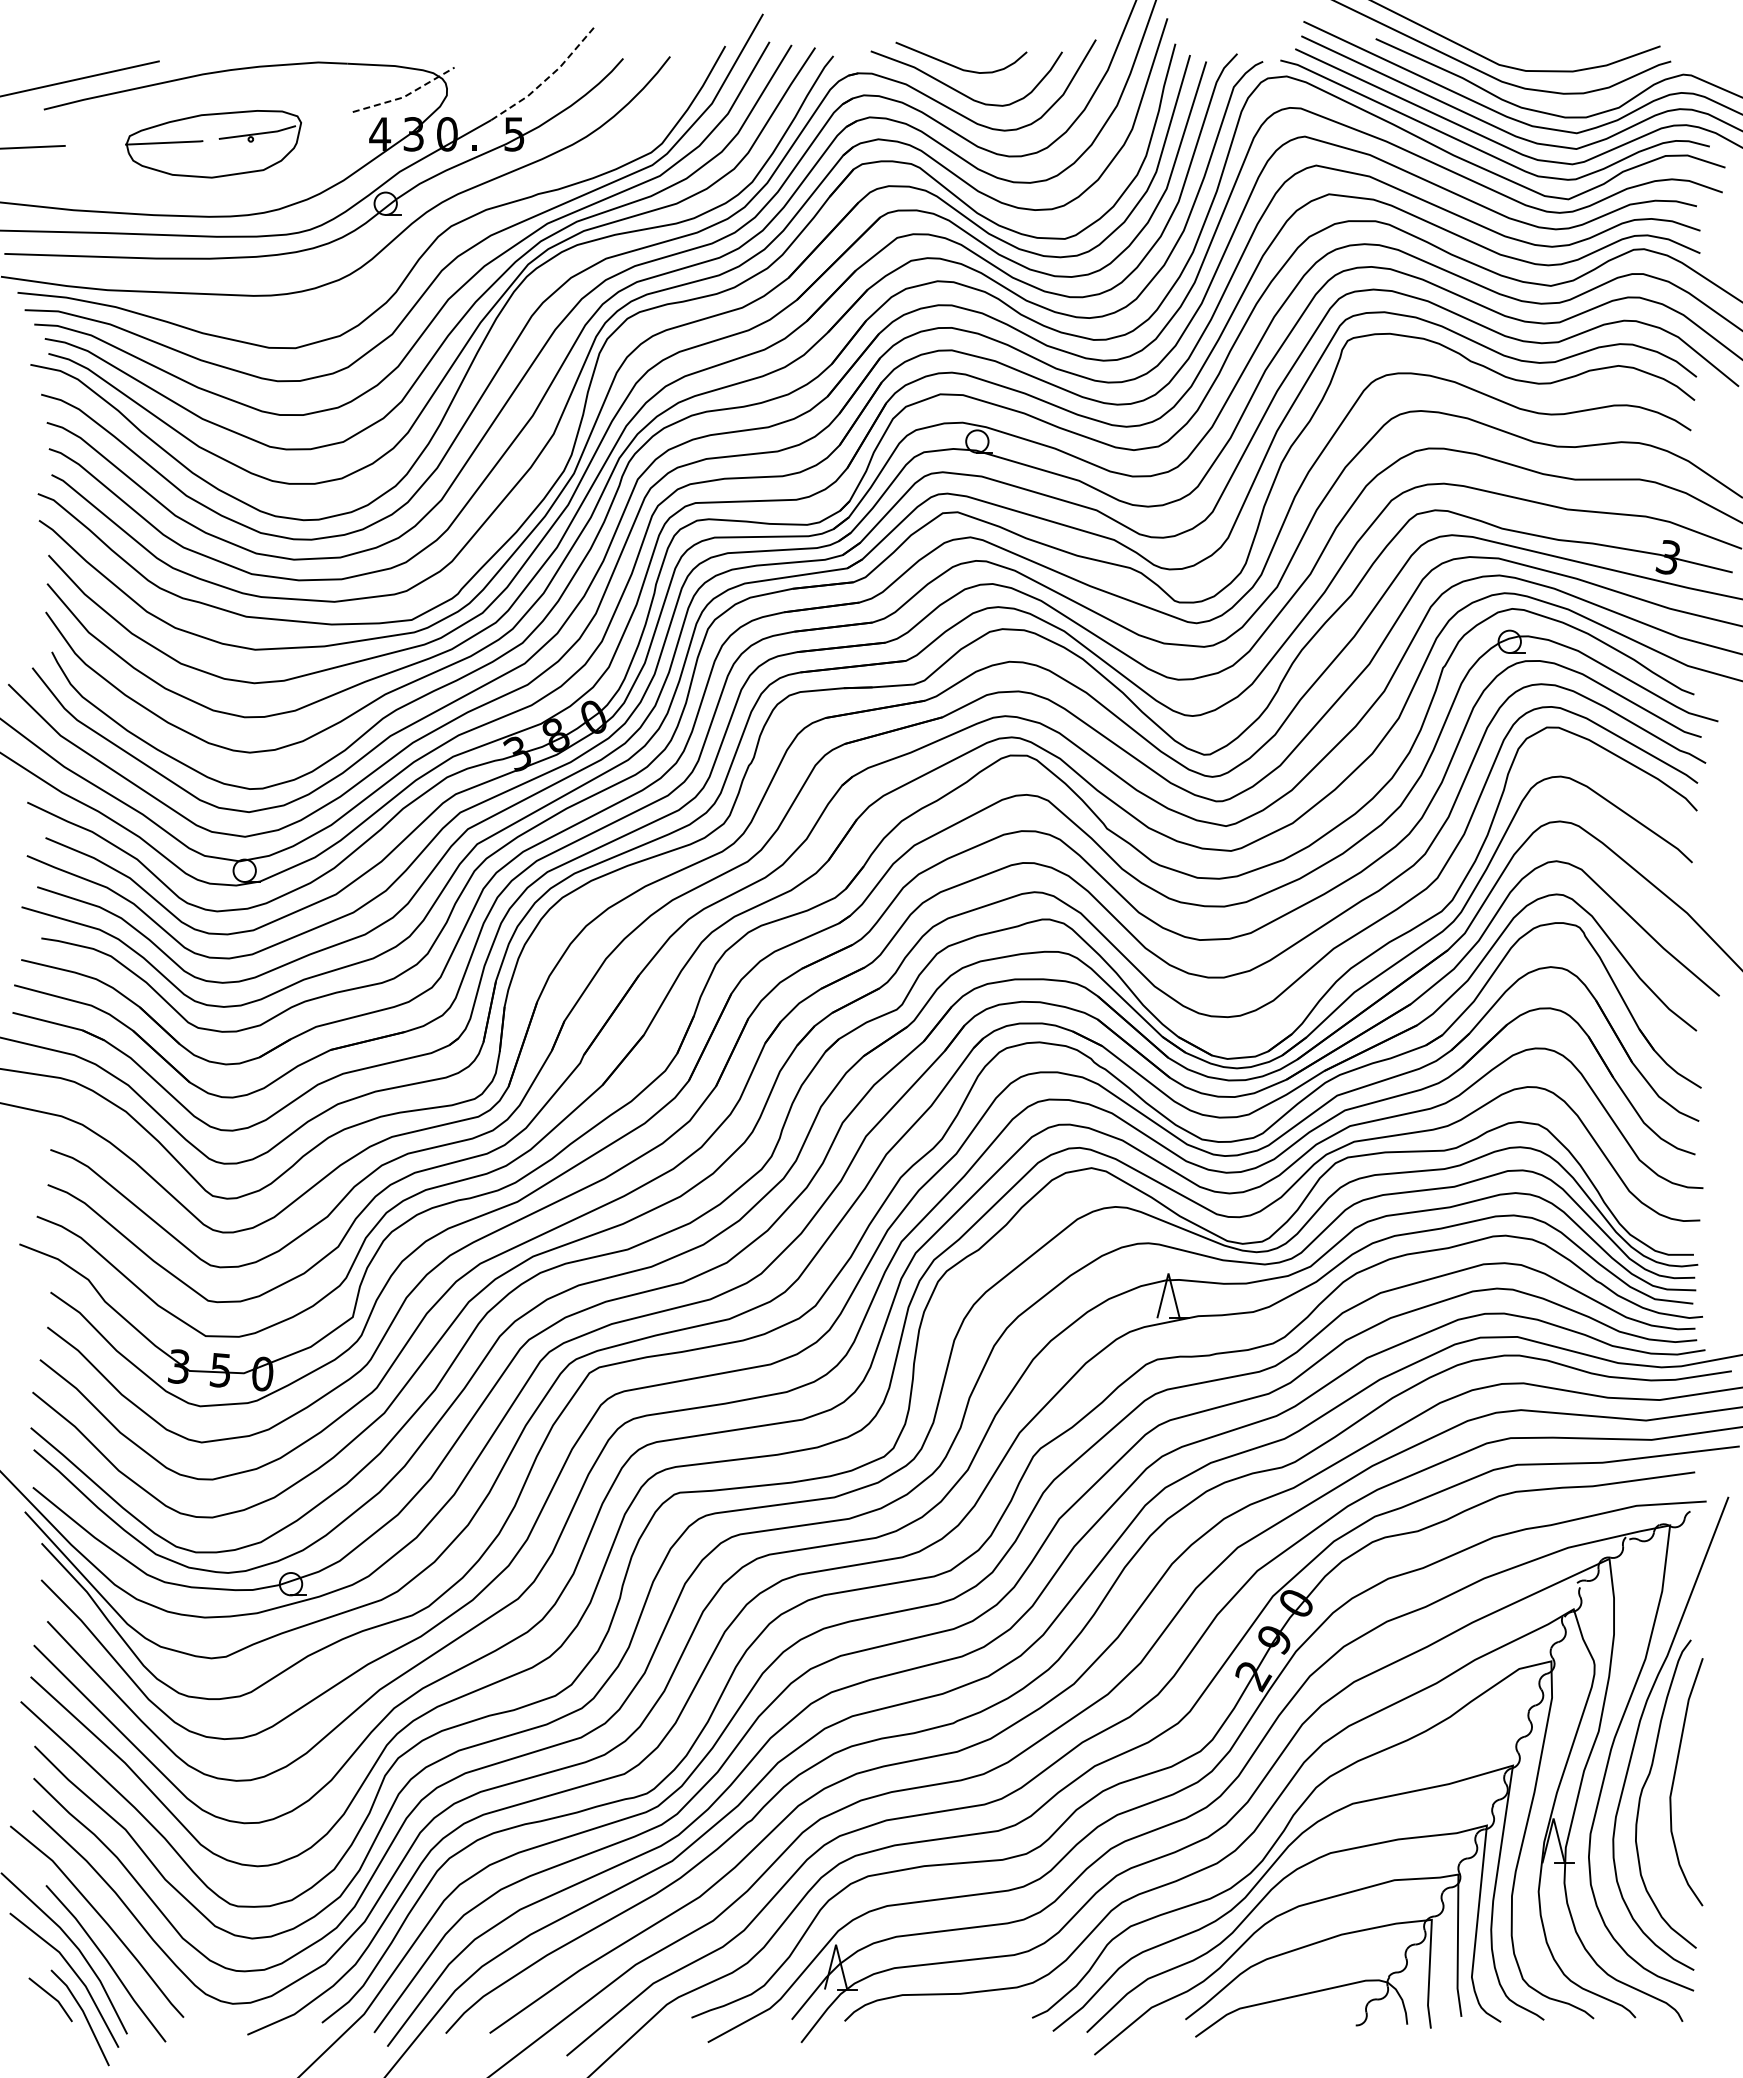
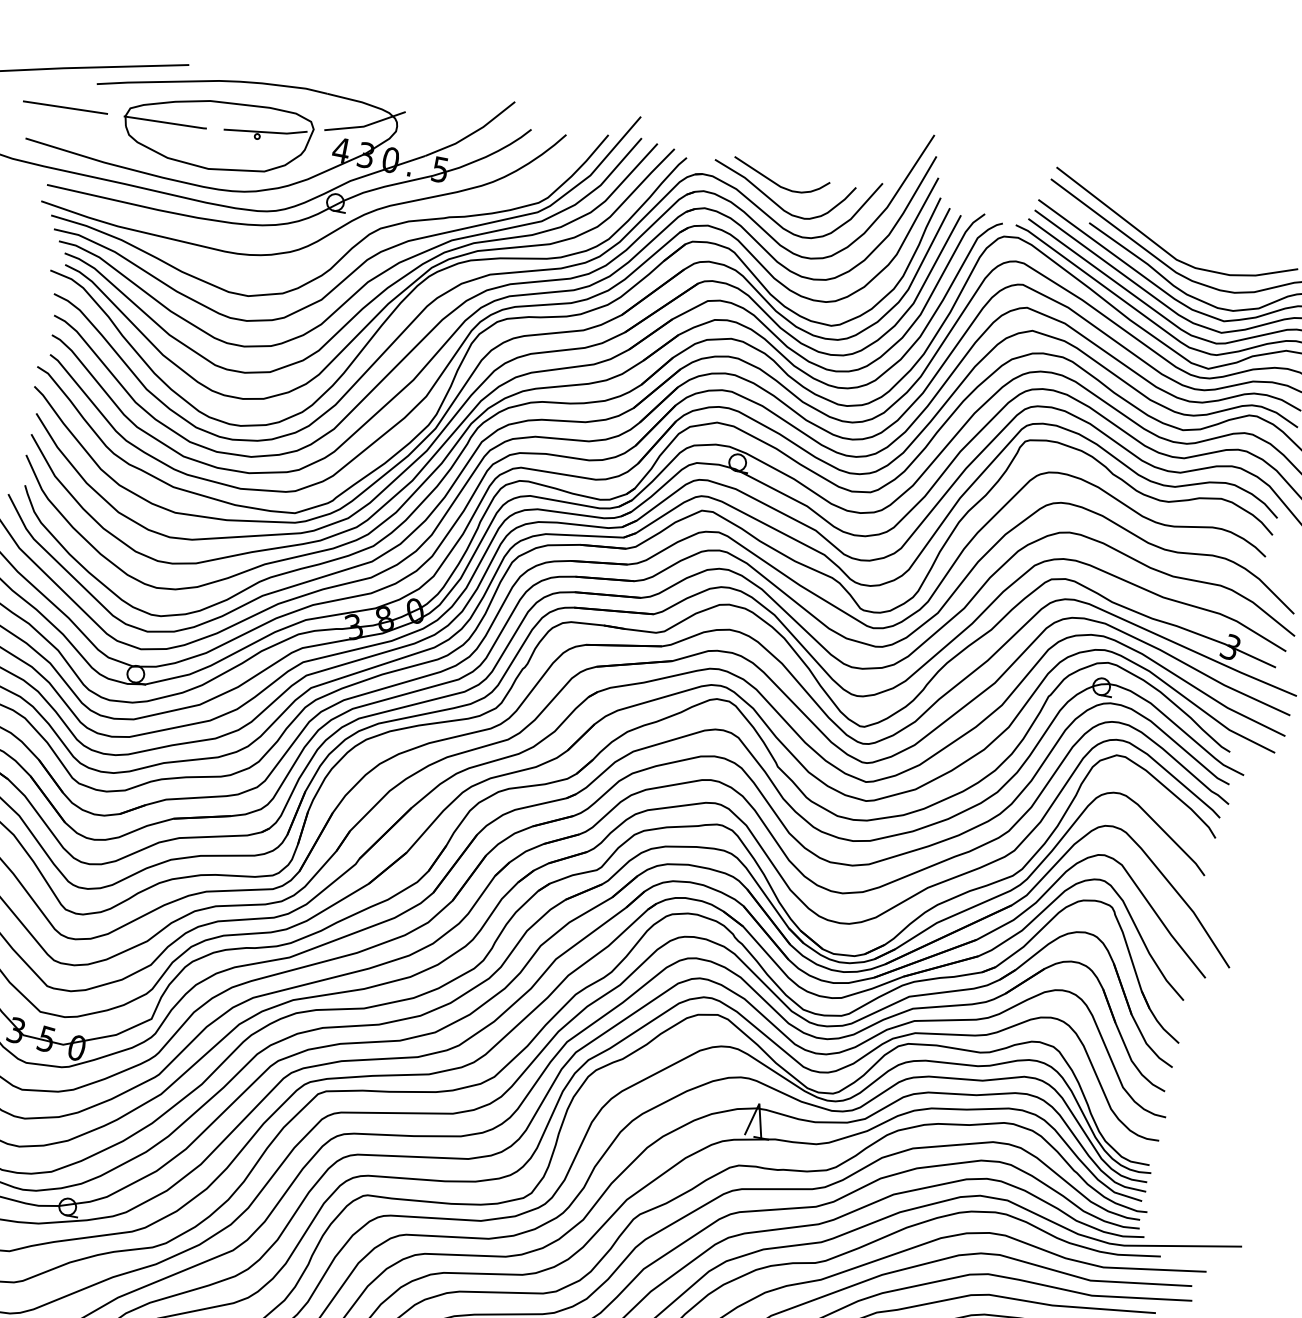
line: (548, 78) -> (473, 133), dashed -> solid
line: (406, 95) -> (366, 125), dashed -> solid
part: (213, 143) -> (217, 133), size x1.43

